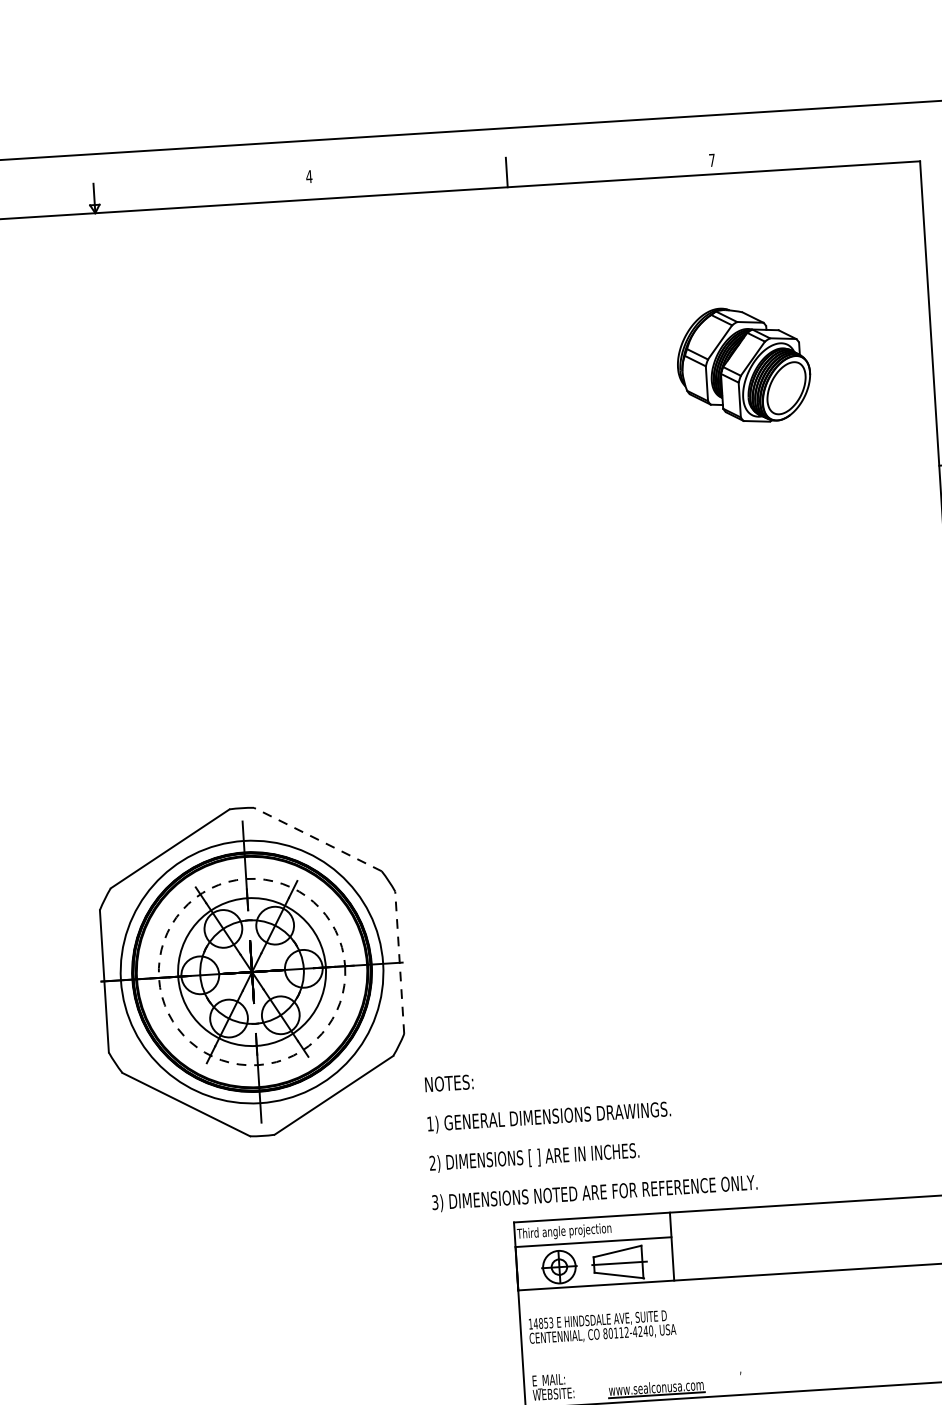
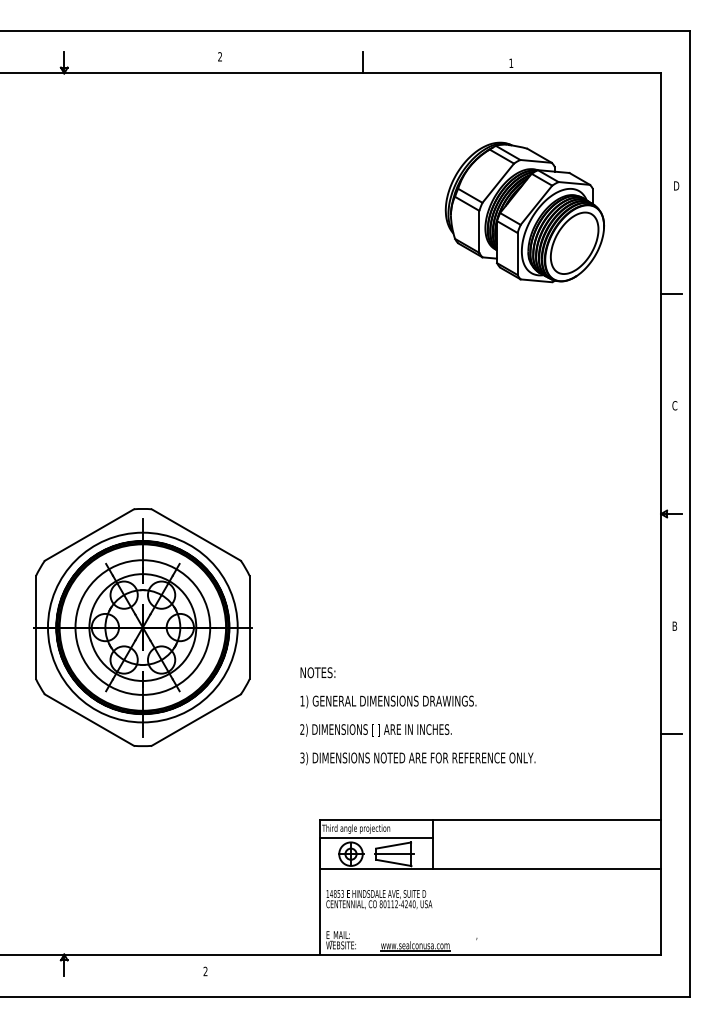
text: (712, 159) -> (511, 62), 7 -> 1
text: (308, 176) -> (219, 56), 4 -> 2
part: (743, 365) -> (524, 212), size x1.67
line: (316, 838) -> (195, 534), dashed -> solid
line: (399, 962) -> (249, 627), dashed -> solid
circle: (251, 972) -> (142, 627), dashed -> solid
text: (590, 1135) -> (417, 716), moved

